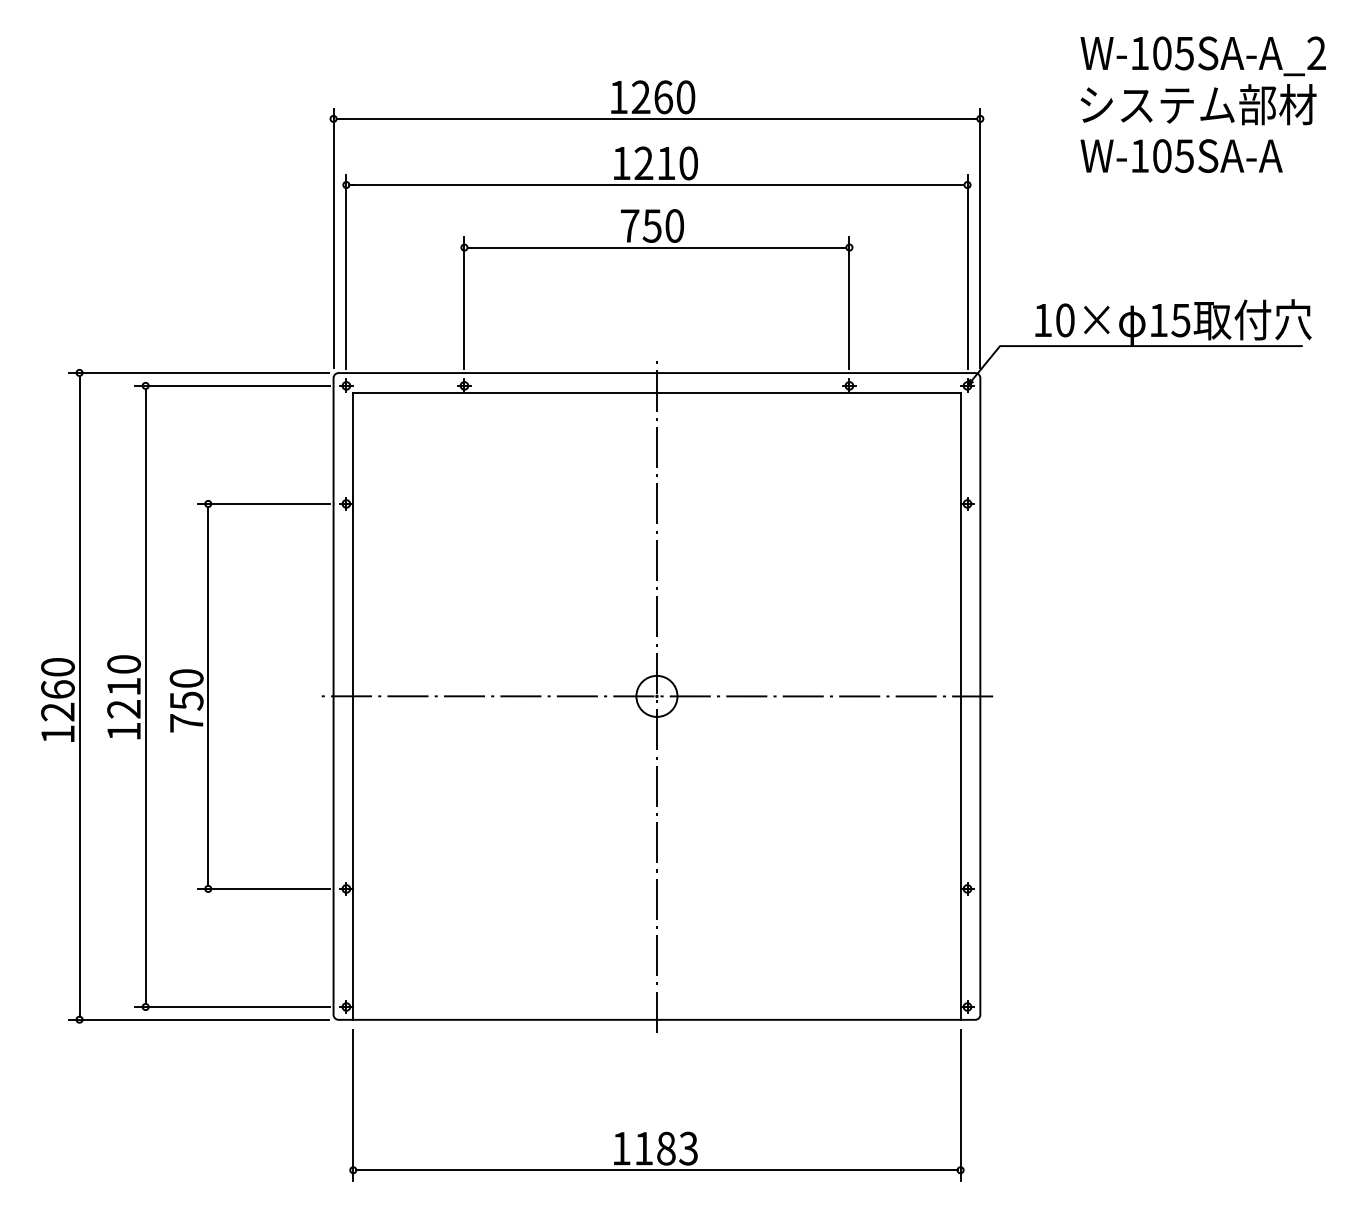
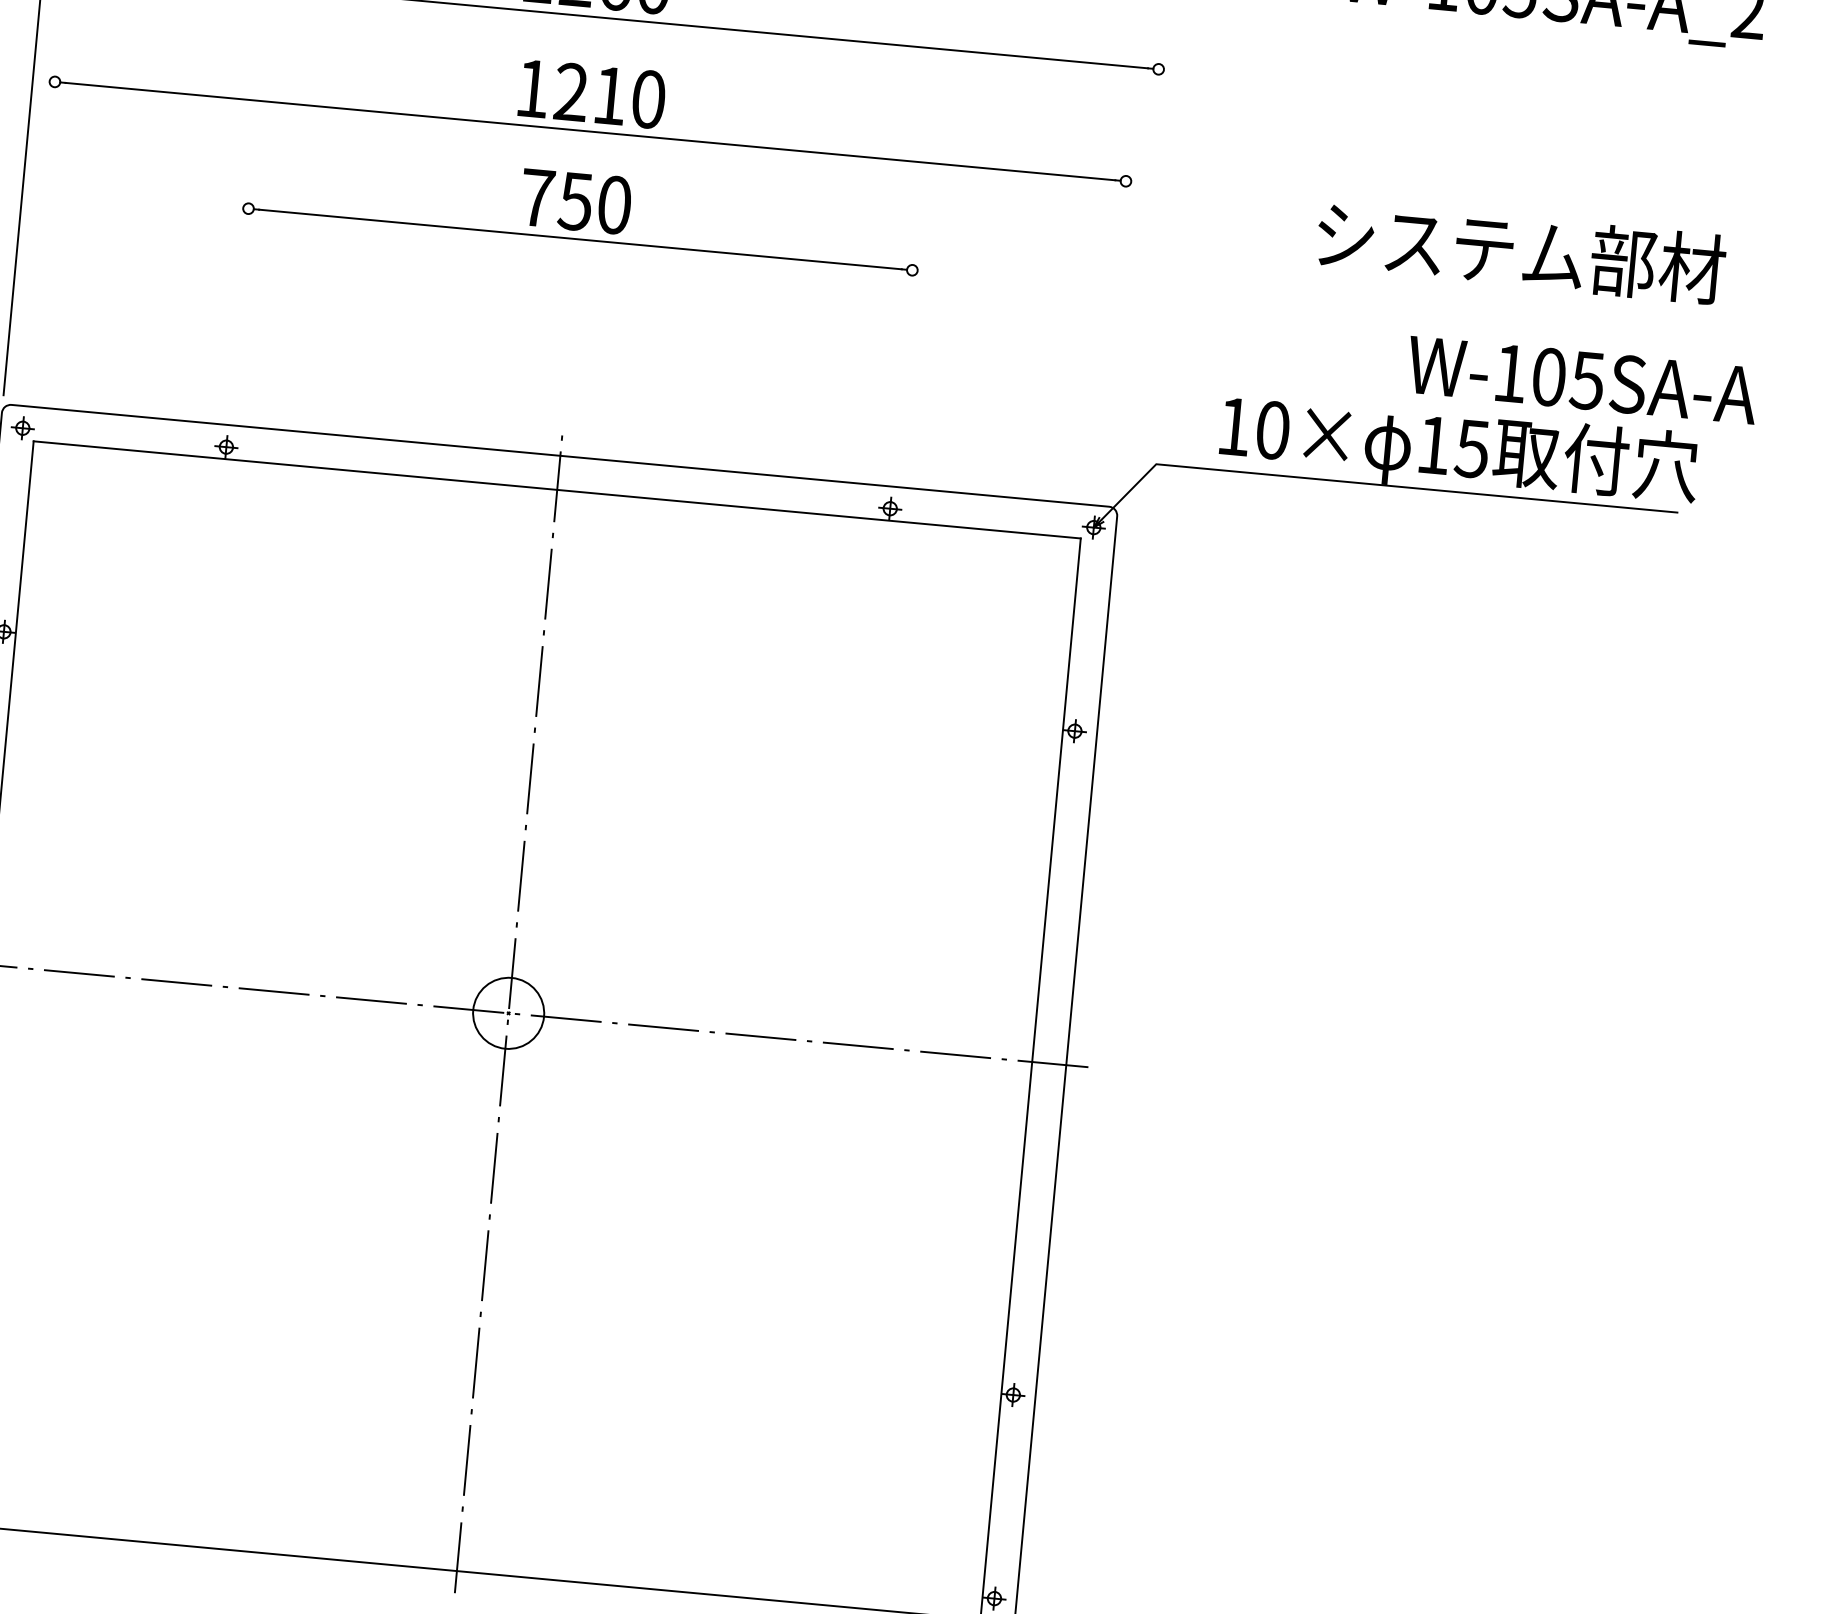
text: (1198, 104) -> (1521, 251), moved
text: (1181, 156) -> (1582, 380), moved
line: (980, 237) -> (1139, 273), removed
line: (346, 271) -> (41, 231), removed
line: (967, 271) -> (1112, 330), removed
line: (464, 303) -> (239, 305), removed
line: (849, 303) -> (903, 366), removed

